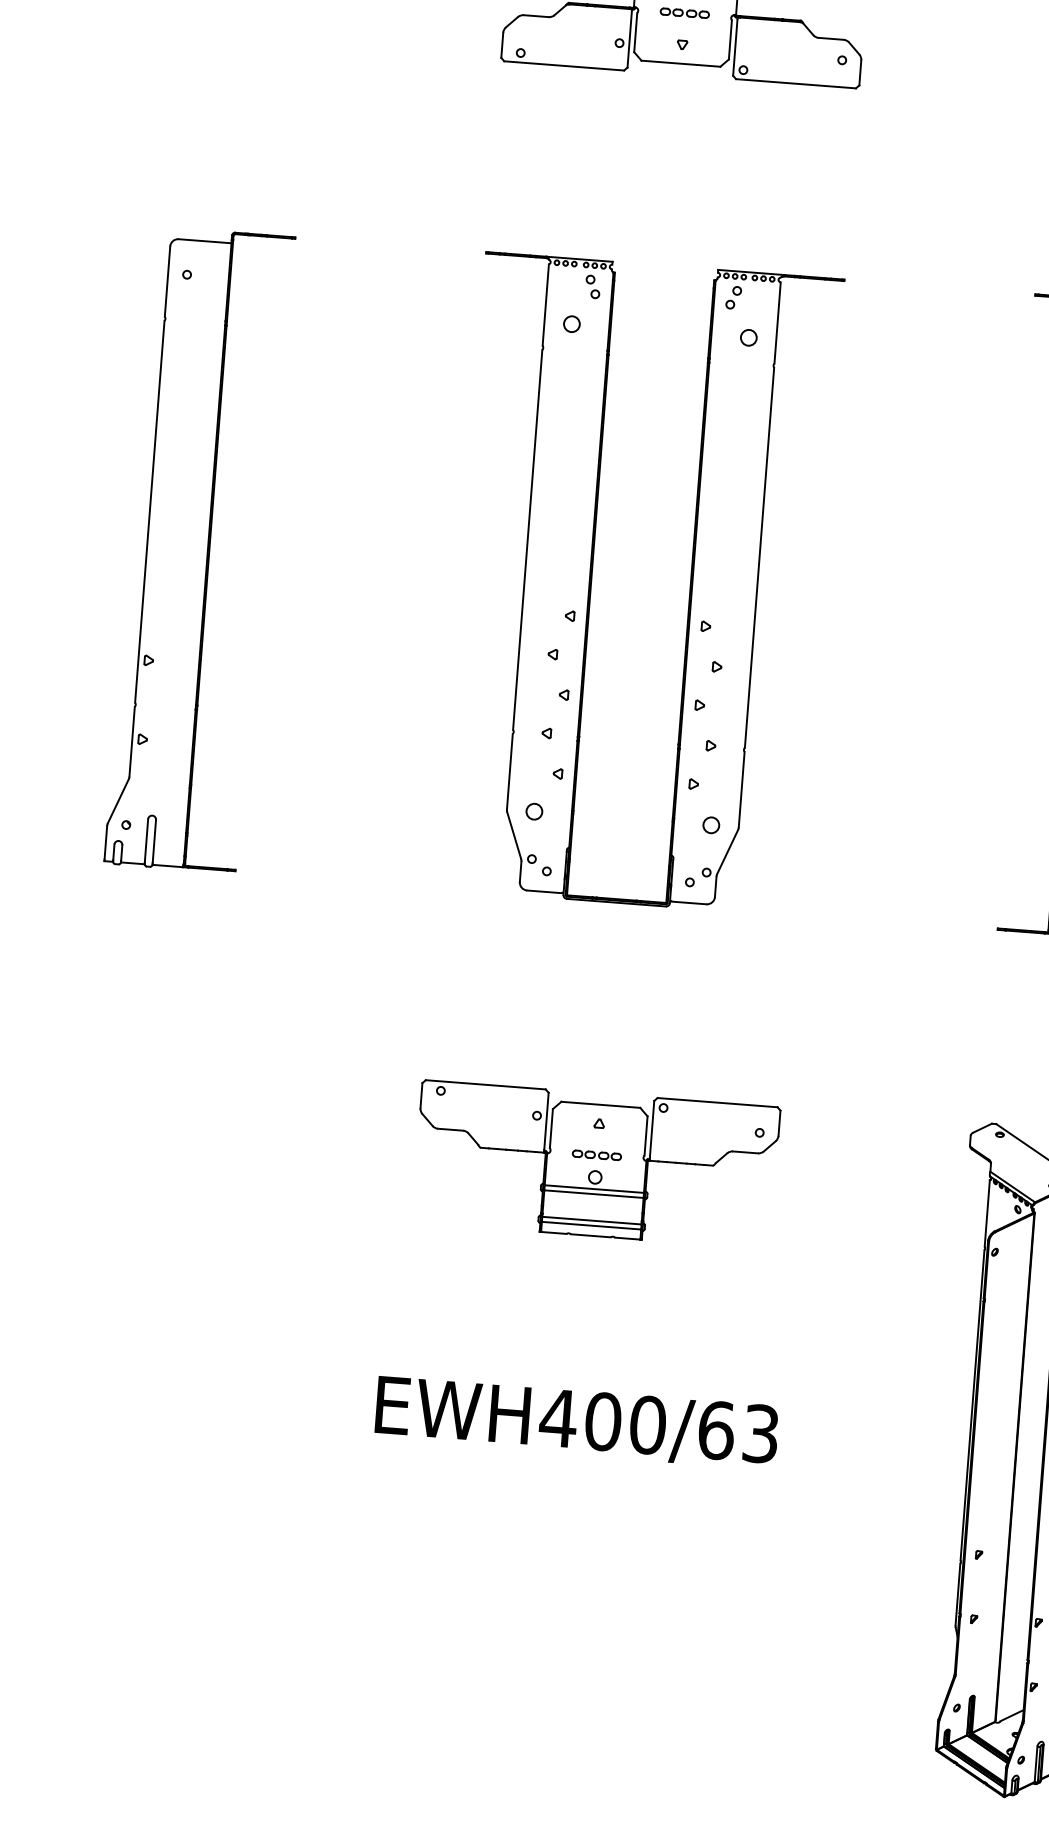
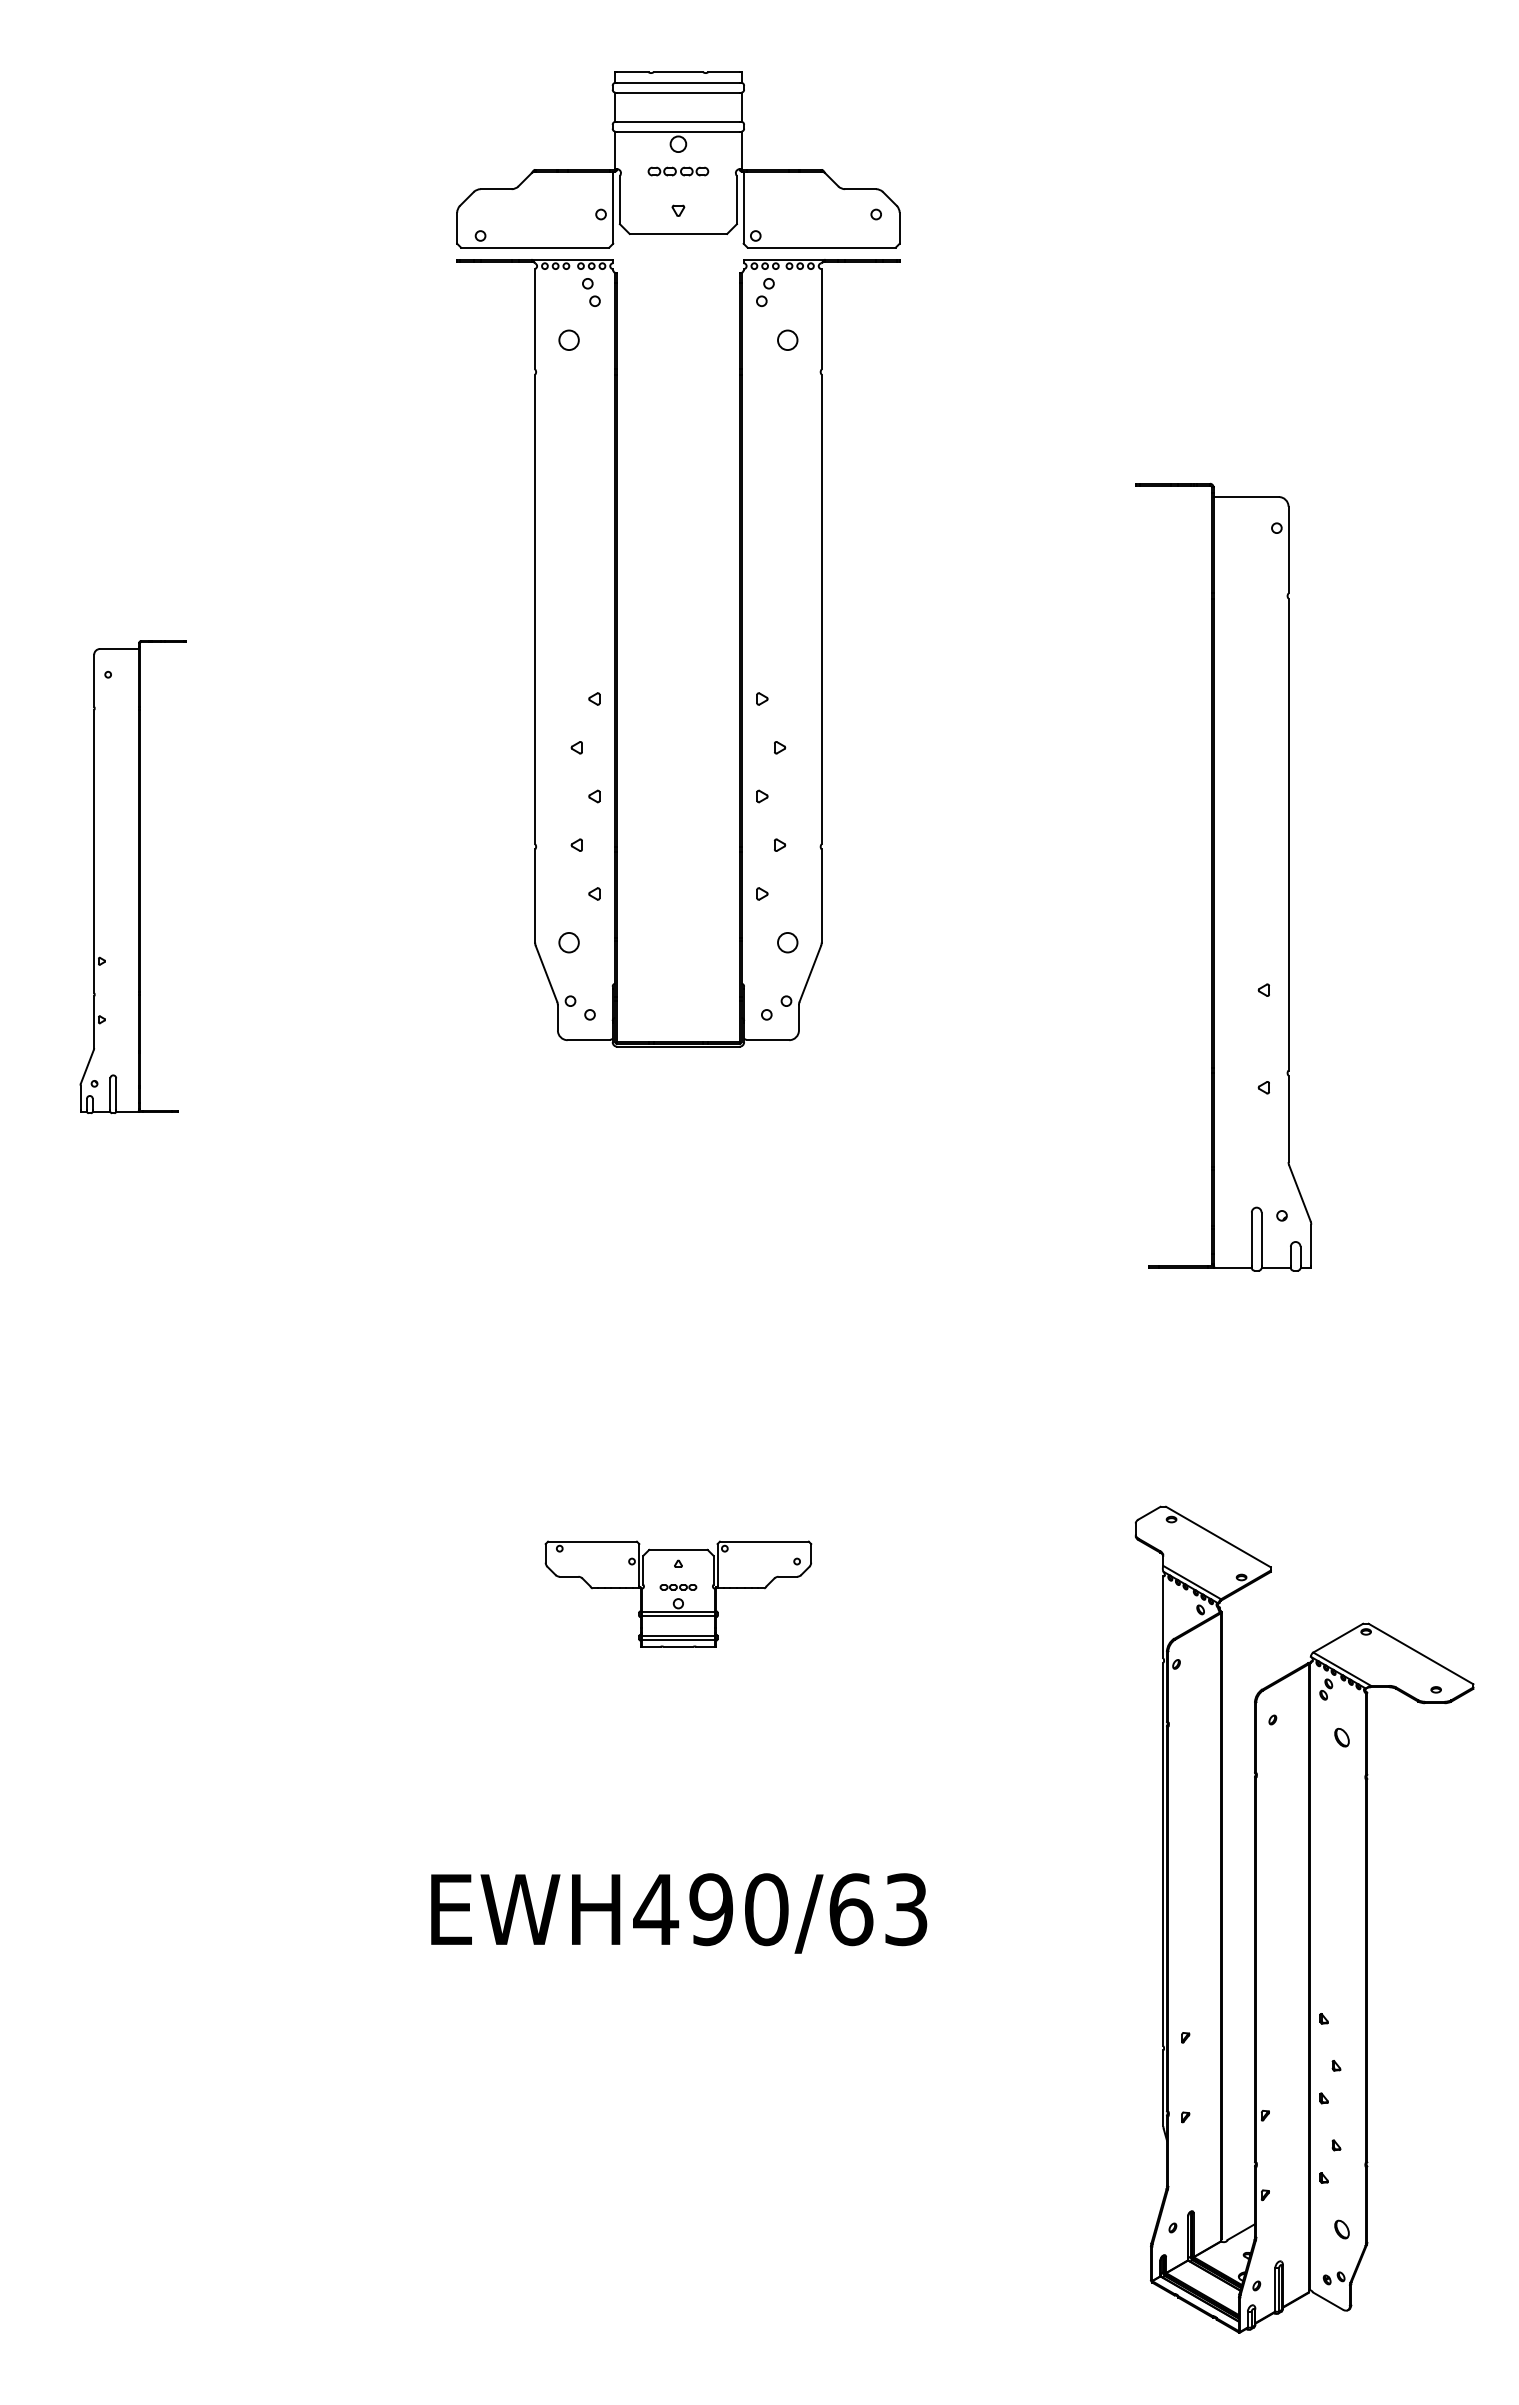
part: (199, 549) -> (132, 876), size x0.6
part: (591, 580) -> (617, 653), moved
part: (596, 1163) -> (678, 1593), size x0.6
text: (603, 1421) -> (711, 1909), EWH400/63 -> EWH490/63

